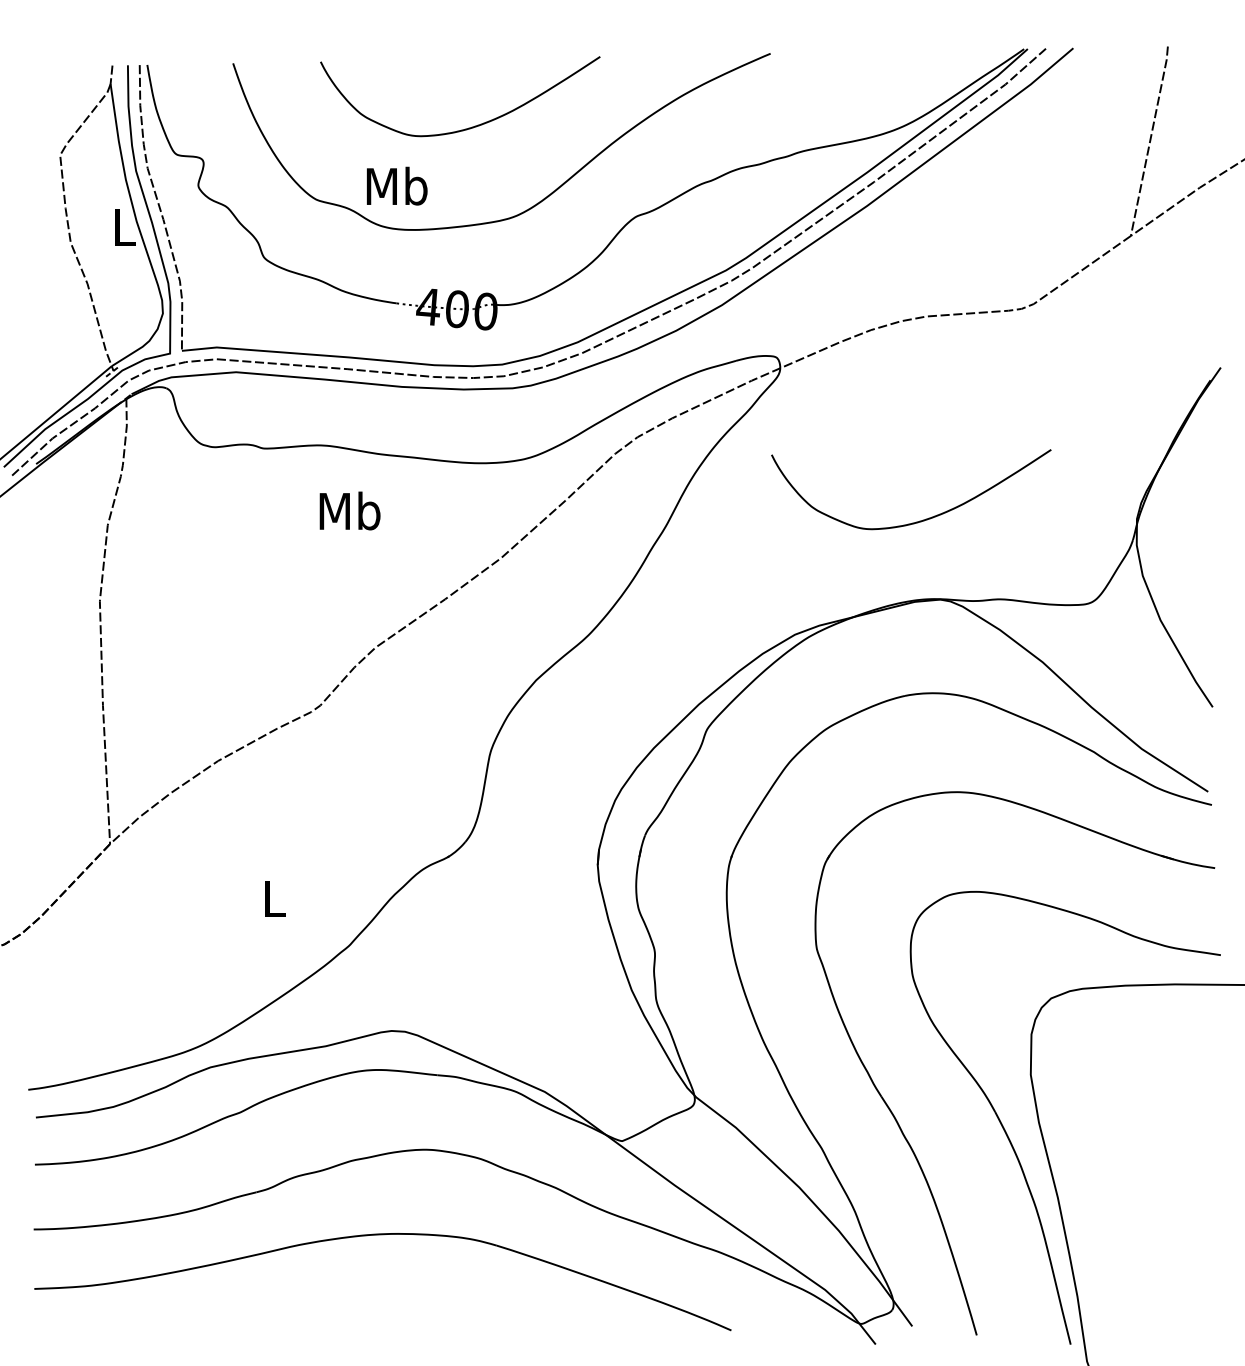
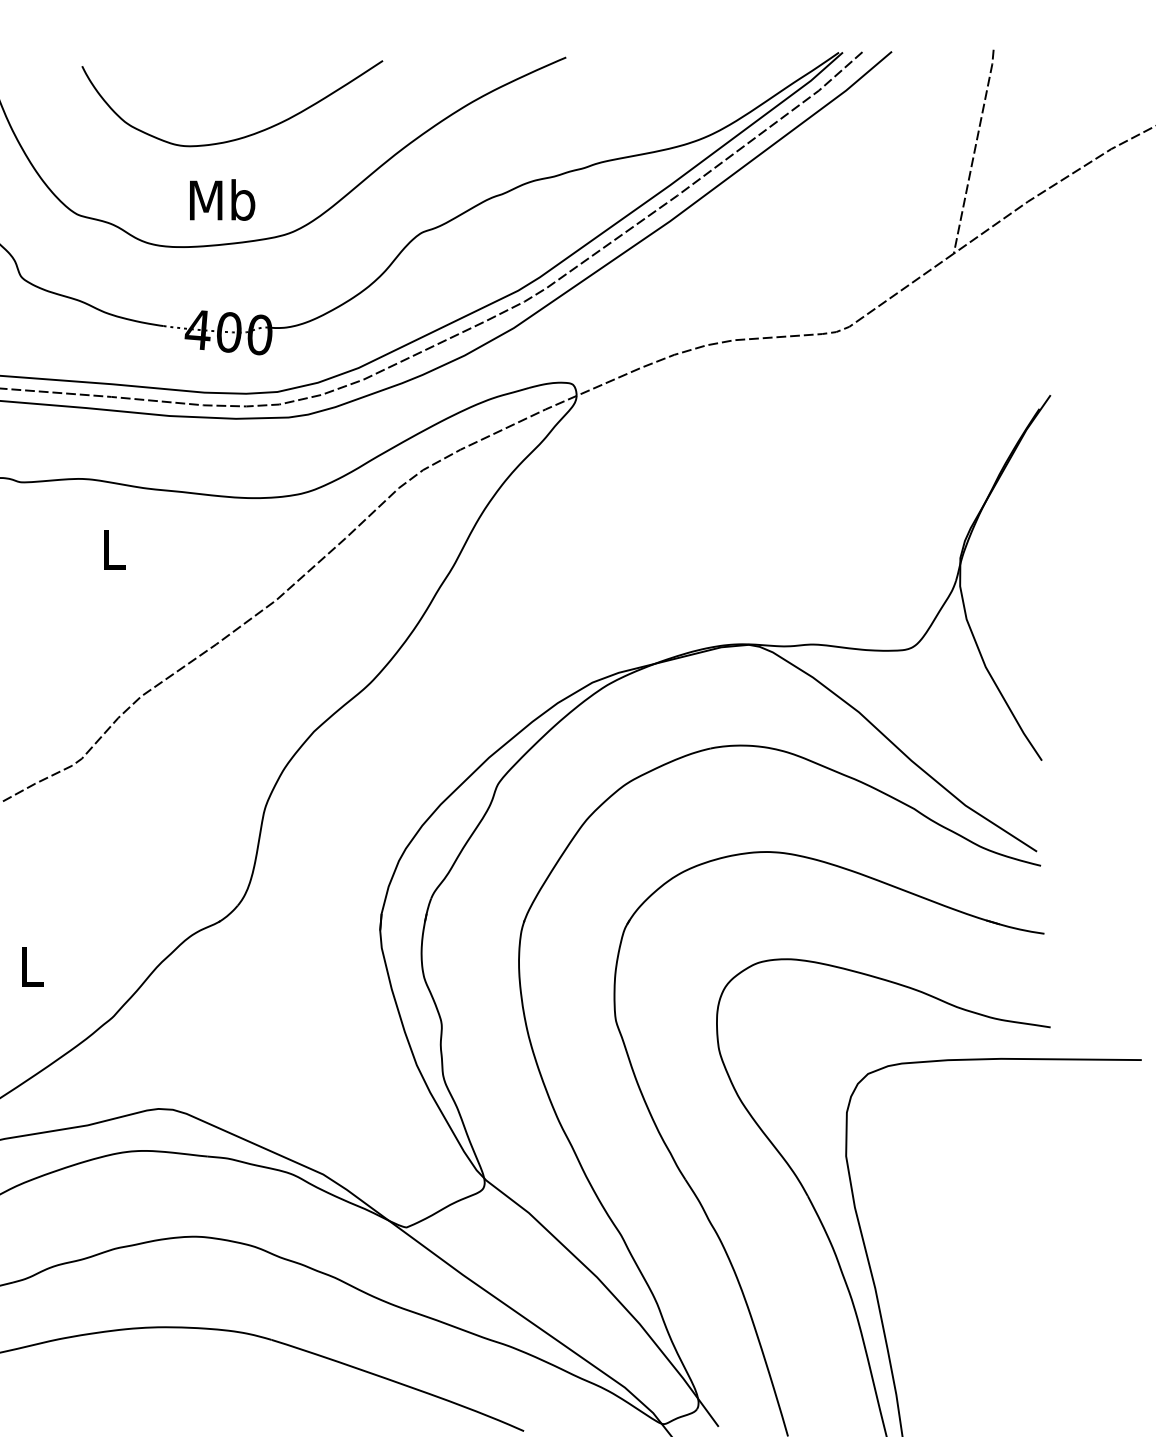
text: (397, 185) -> (222, 199), moved
text: (349, 510) -> (113, 548), Mb -> L
curve: (919, 520) -> (726, 559), removed

